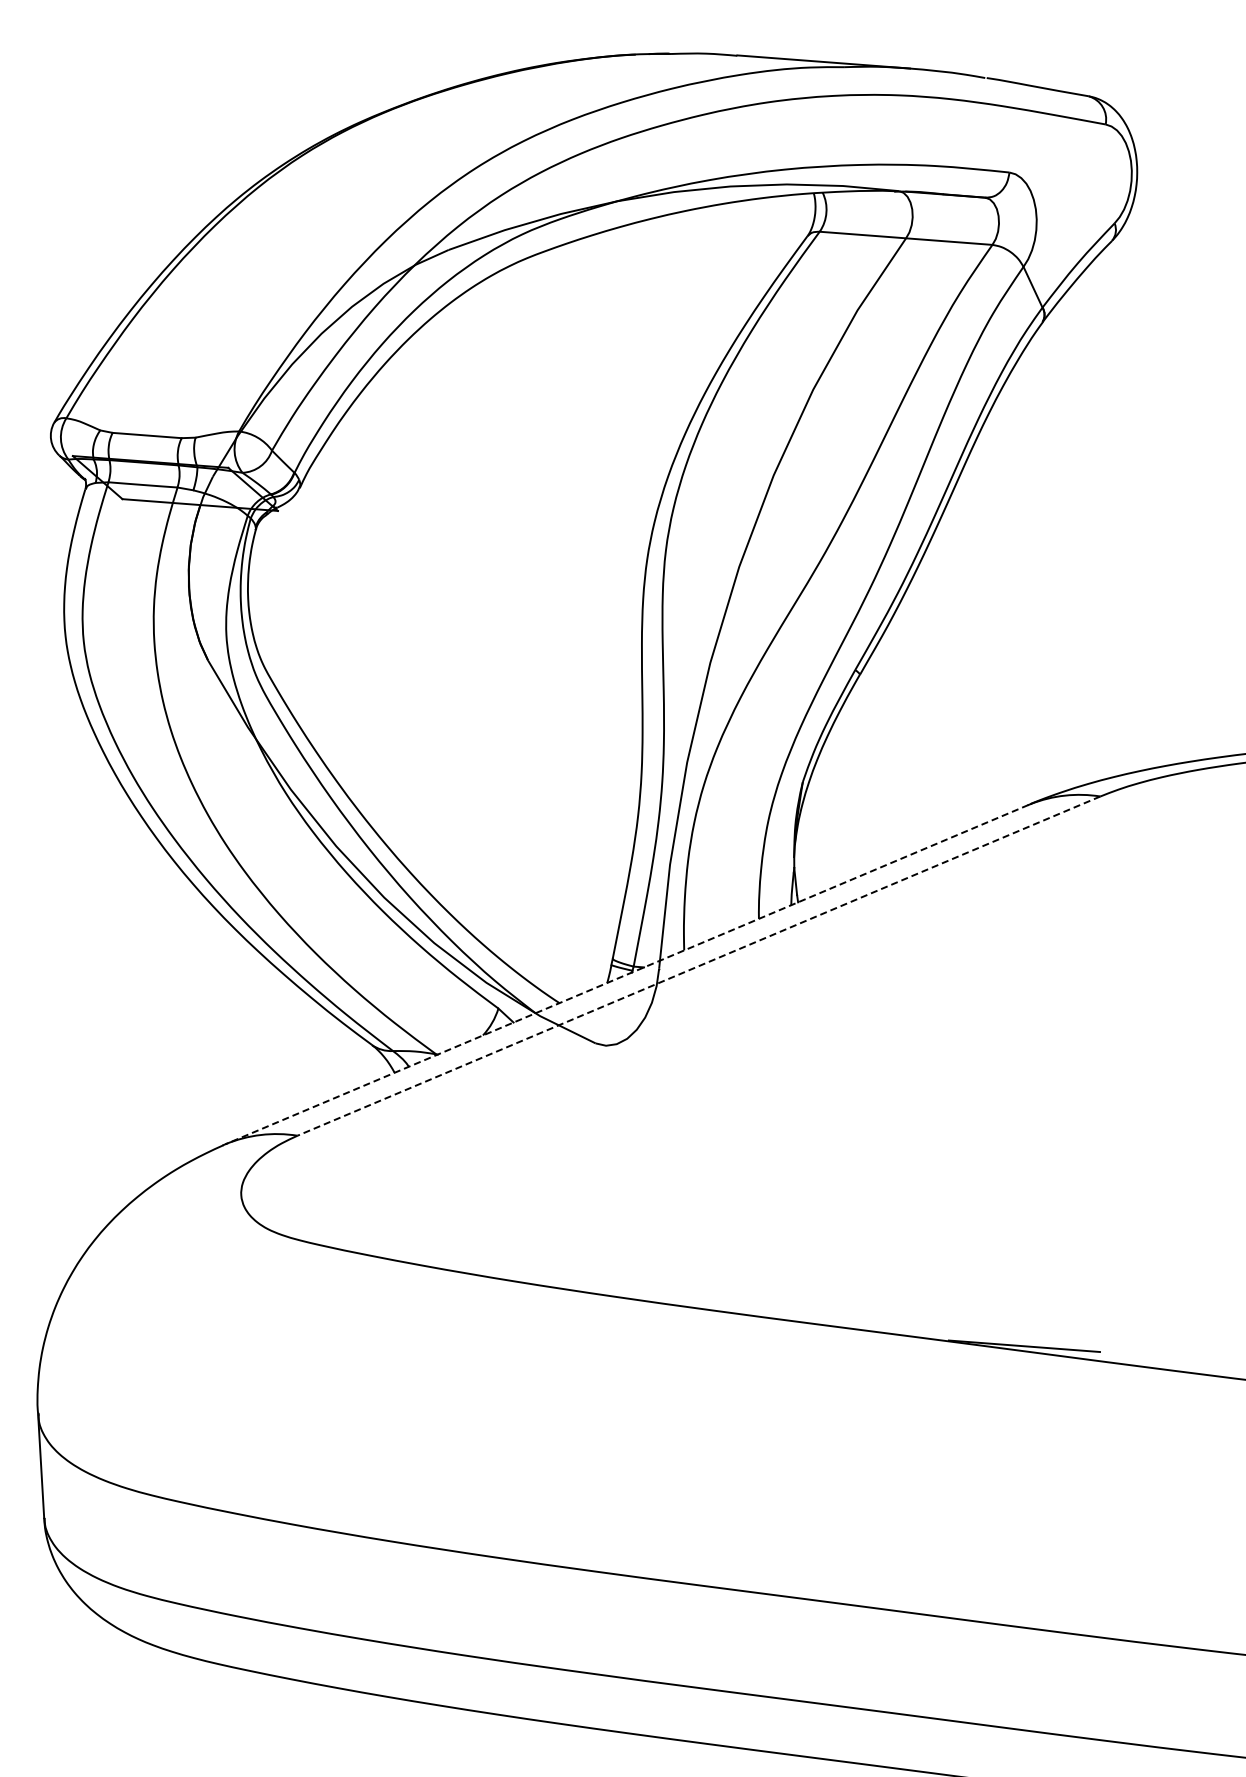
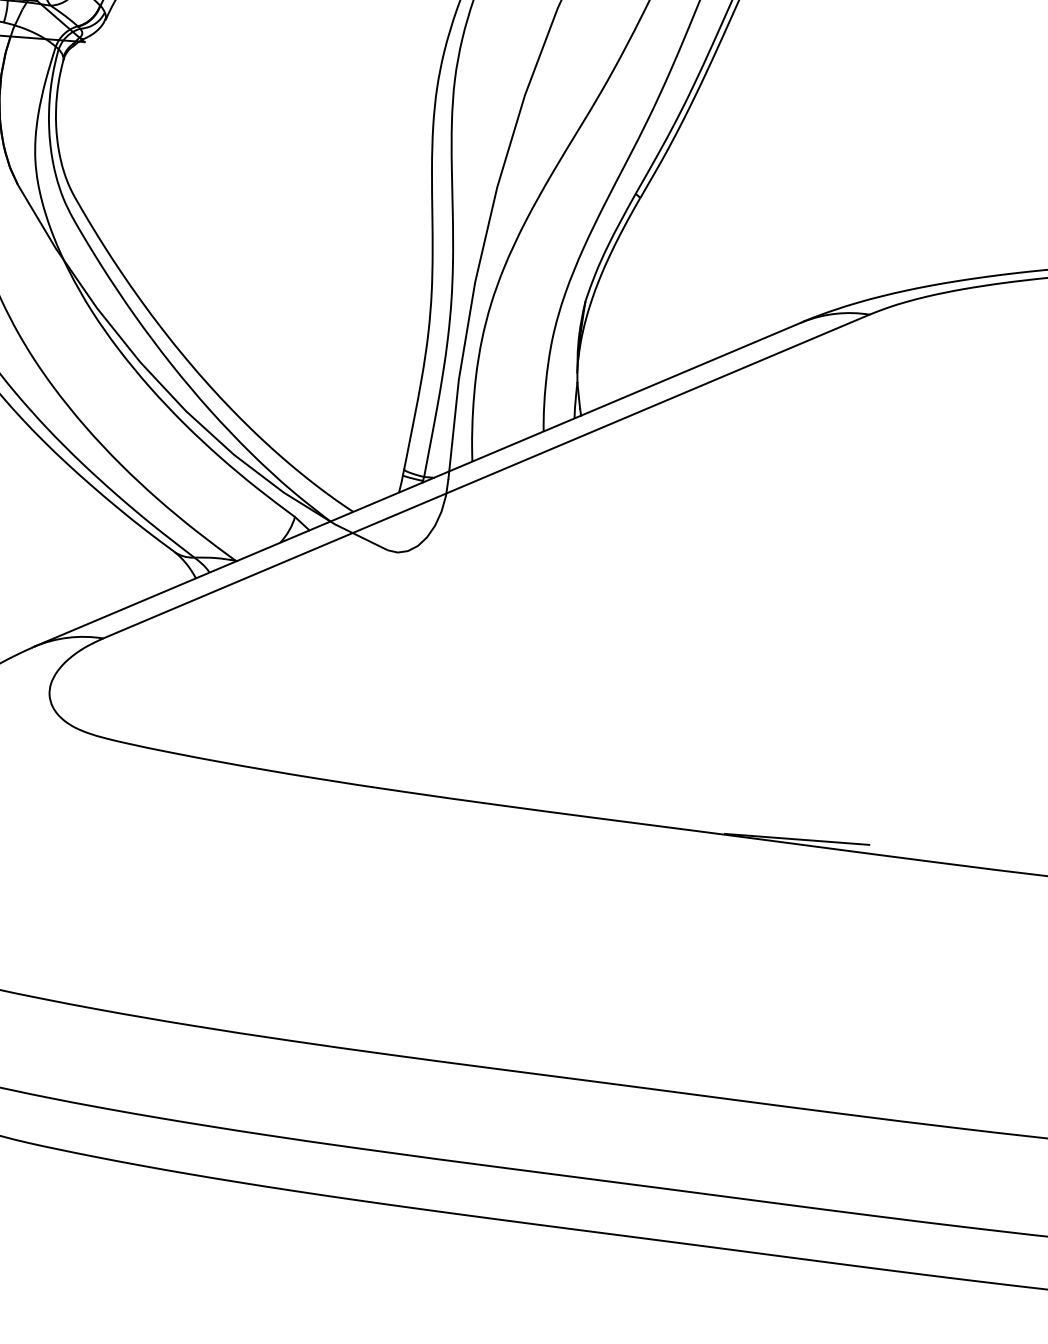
line: (698, 966) -> (486, 476), dashed -> solid
line: (627, 974) -> (418, 484), dashed -> solid

